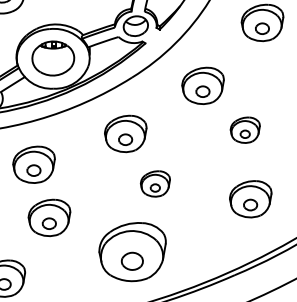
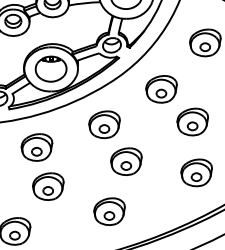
part: (245, 129) -> (192, 121), size x1.43
part: (155, 183) -> (126, 161), size x1.43
part: (132, 251) -> (109, 211), size x0.62

